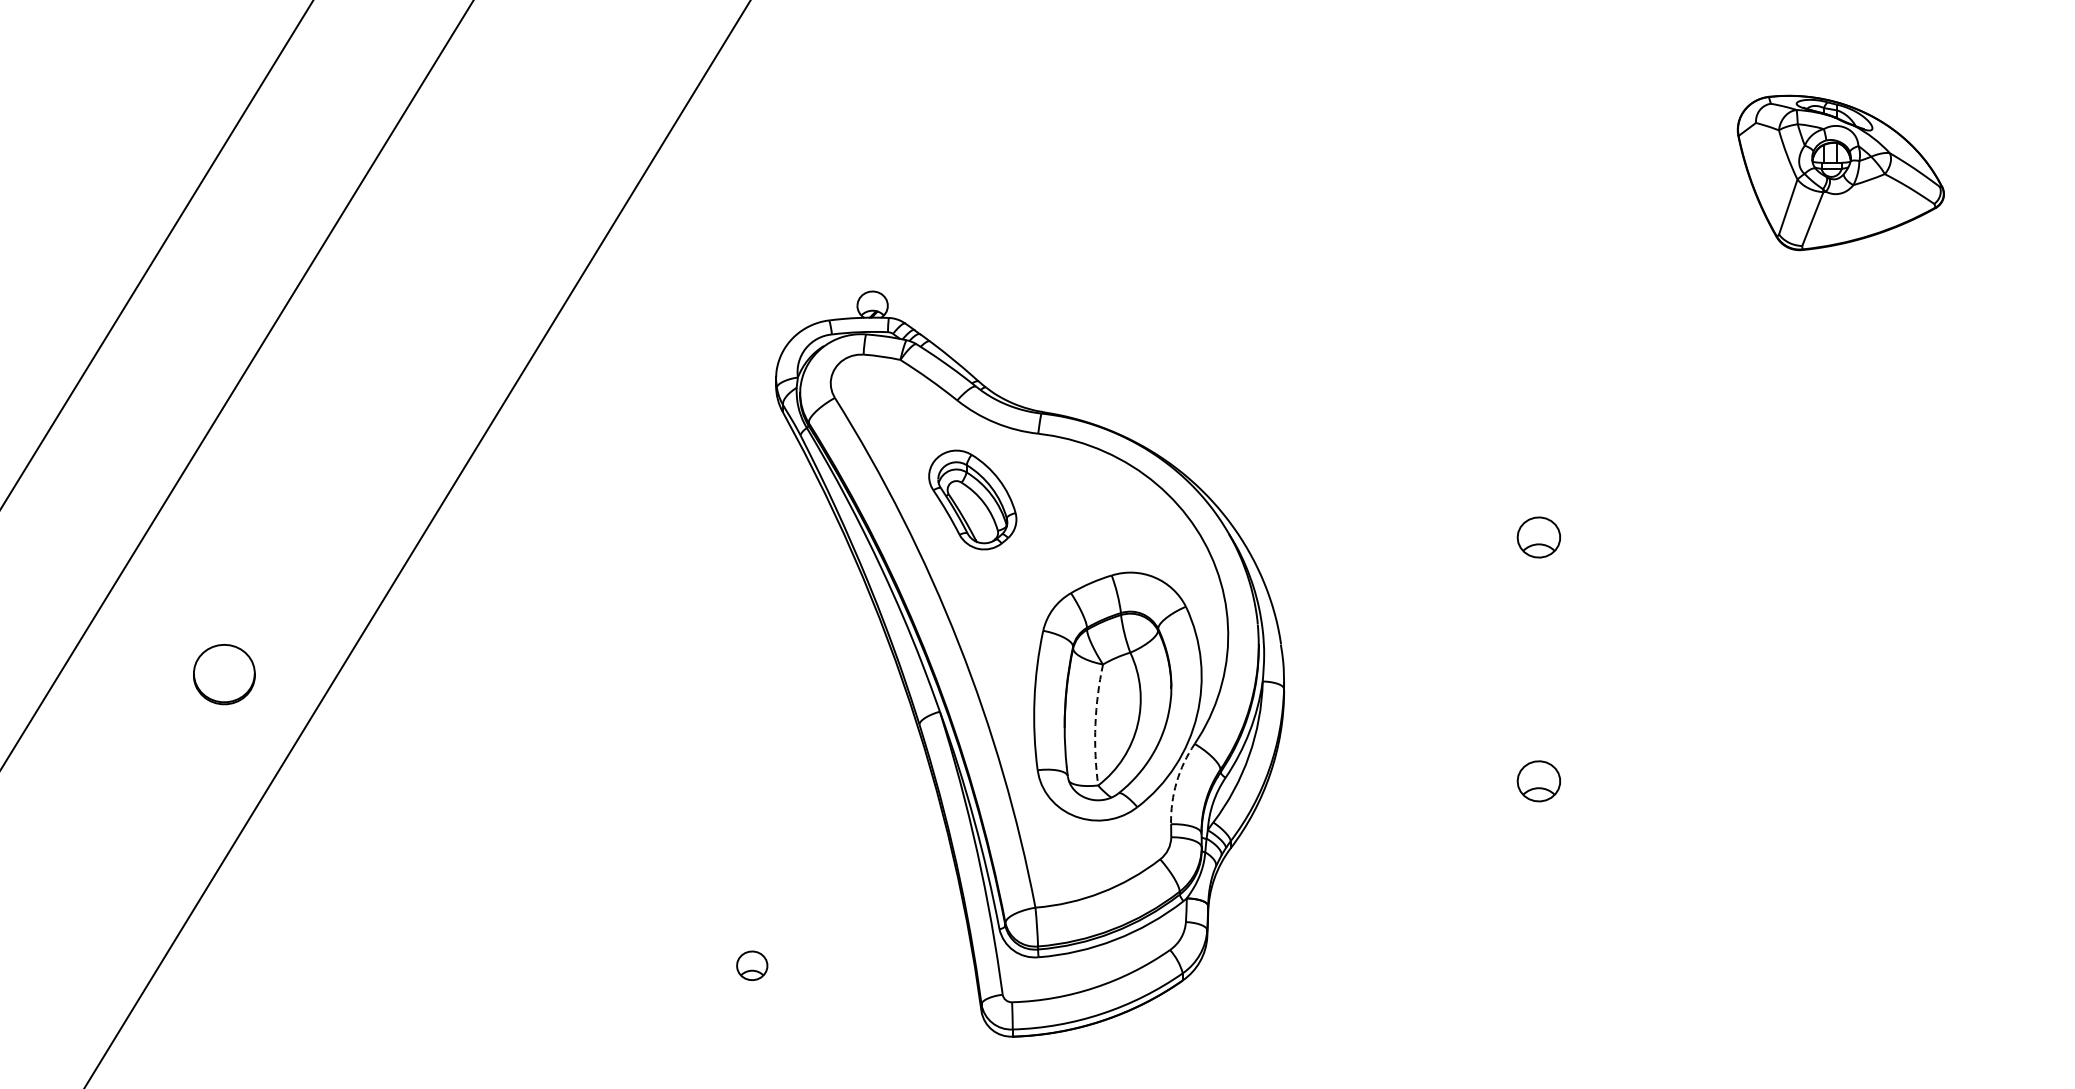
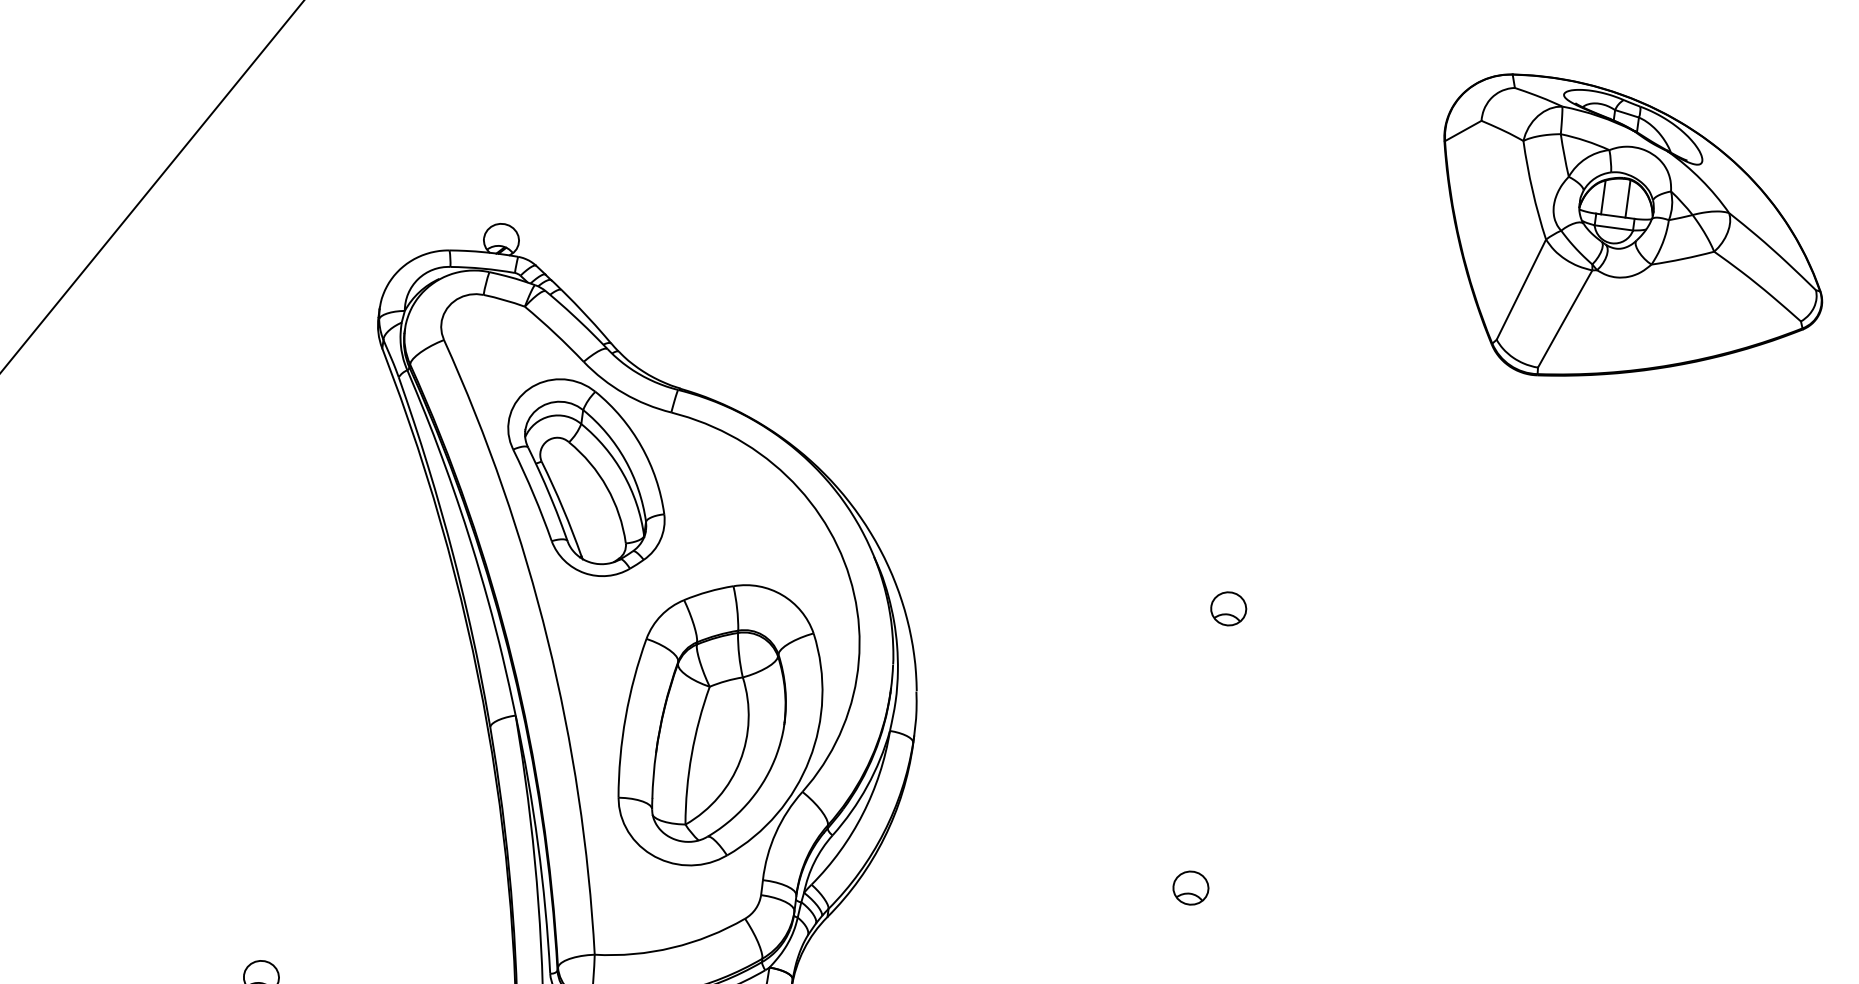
part: (1840, 172) -> (1630, 237), size x1.67
part: (972, 499) -> (585, 477), size x1.67
part: (1539, 537) -> (1229, 608), size x0.71
arc: (1095, 724) -> (691, 754), dashed -> solid
part: (1539, 781) -> (1191, 888), size x0.71
arc: (1176, 782) -> (775, 833), dashed -> solid

